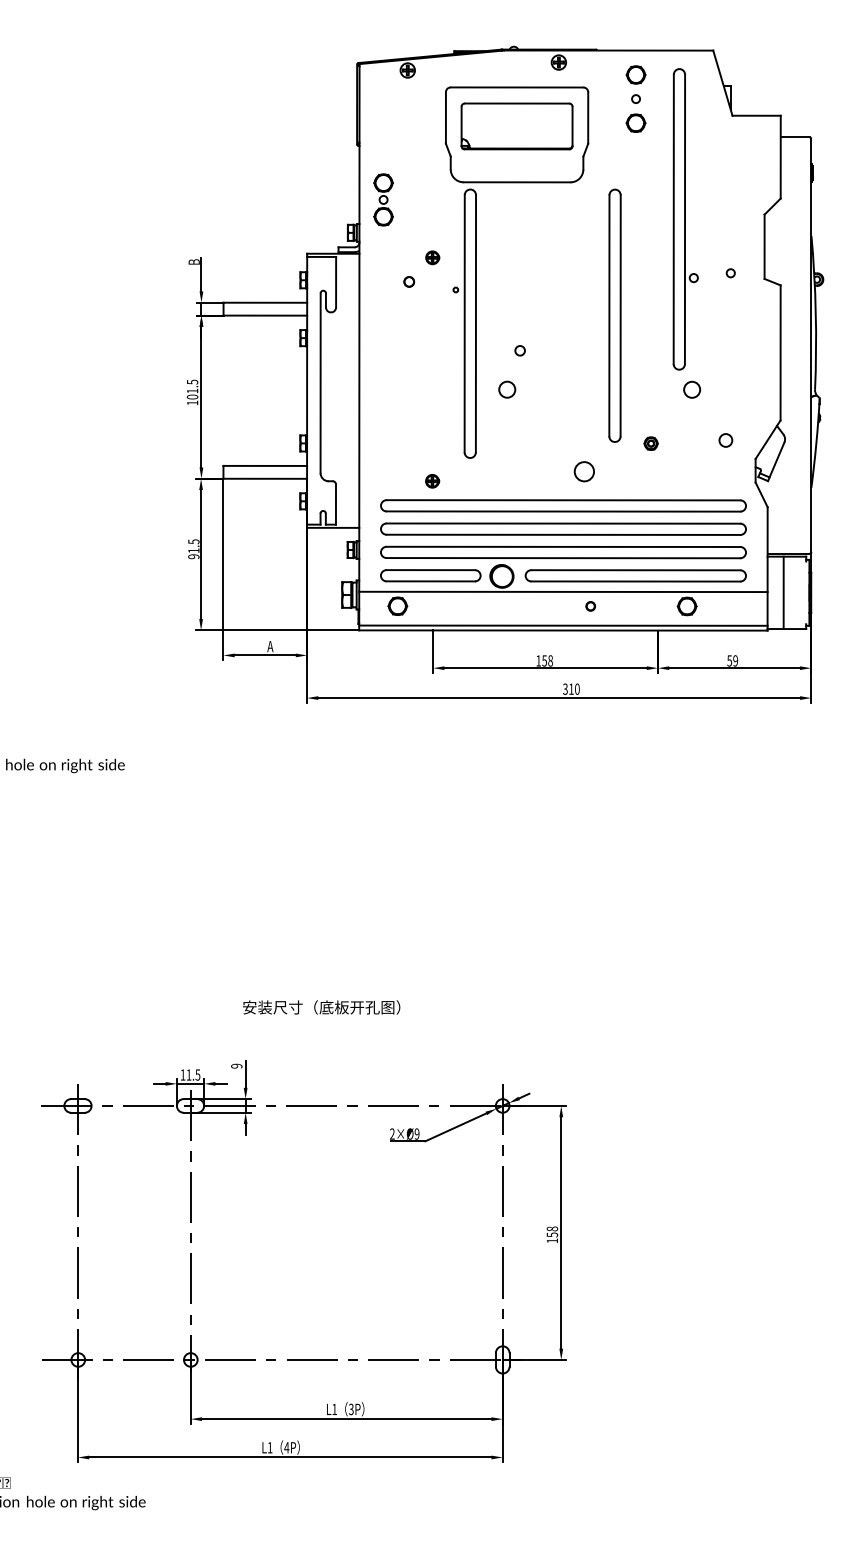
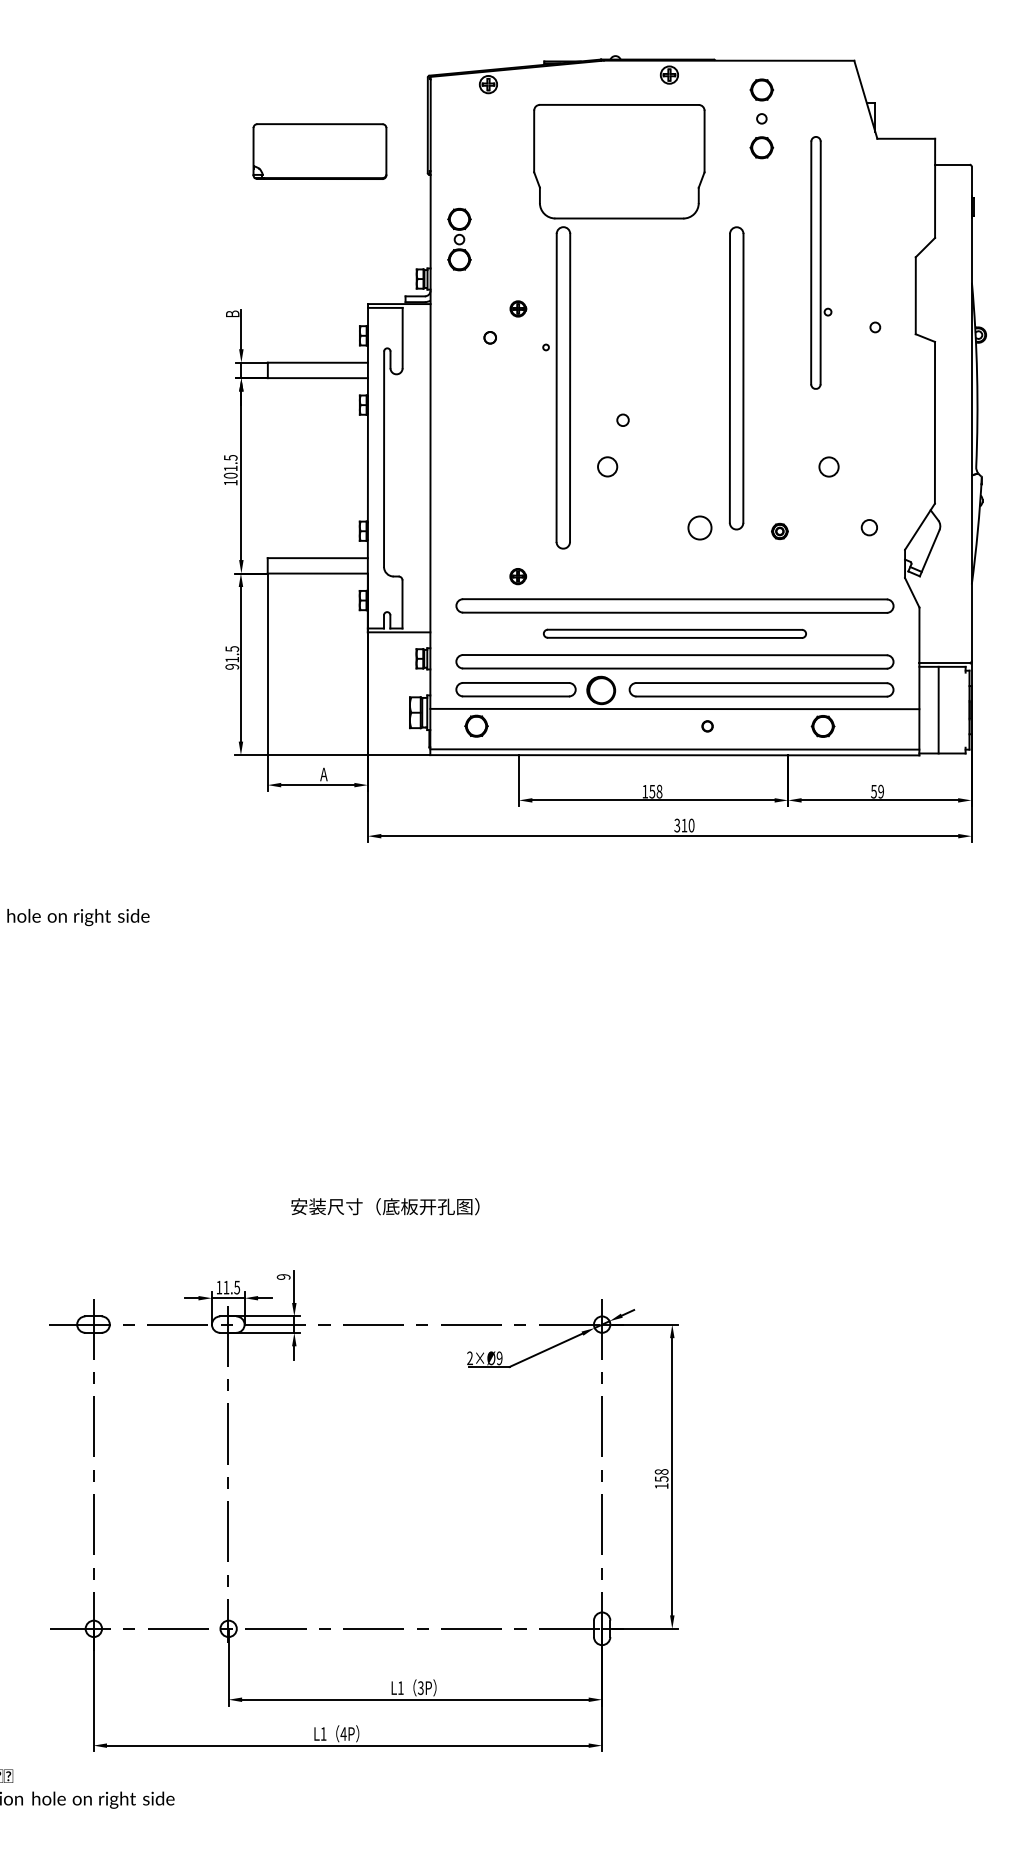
part: (516, 126) -> (319, 151), moved
part: (685, 219) -> (821, 263), size x0.7
circle: (583, 471) -> (698, 527), moved
part: (563, 528) -> (674, 633), size x0.6

